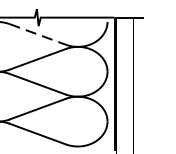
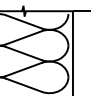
line: (38, 35) -> (24, 22), dashed -> solid

